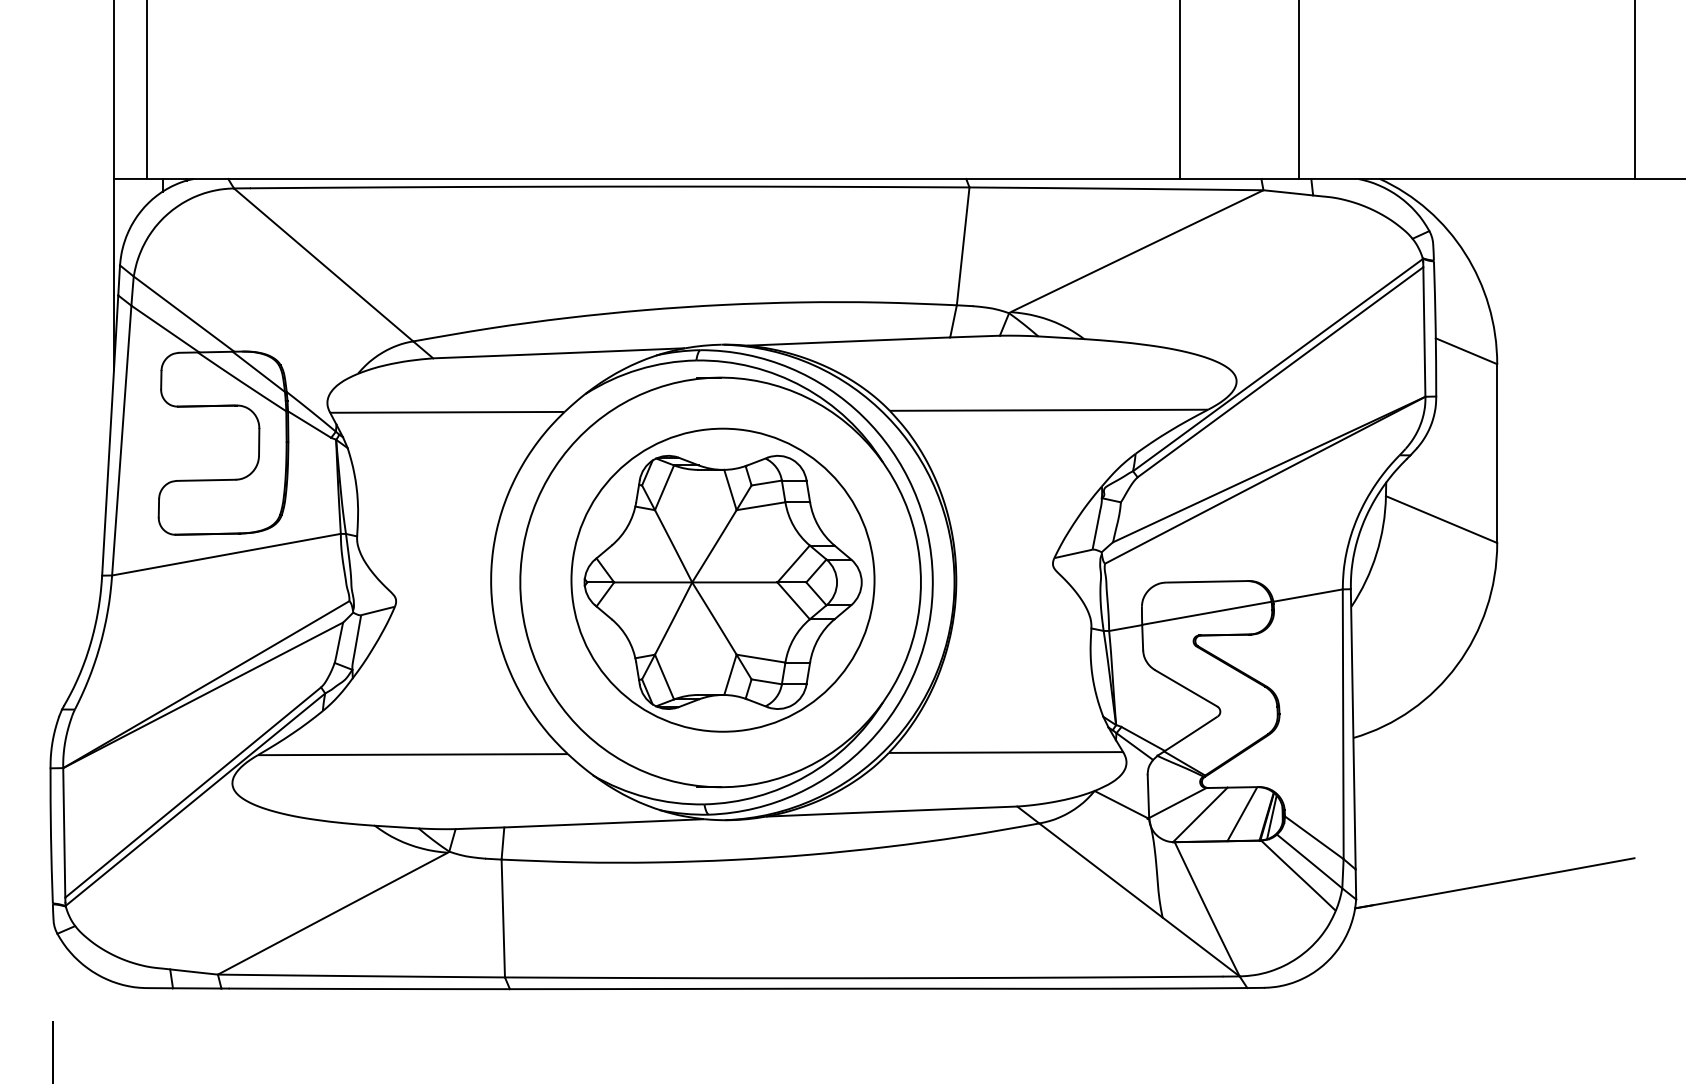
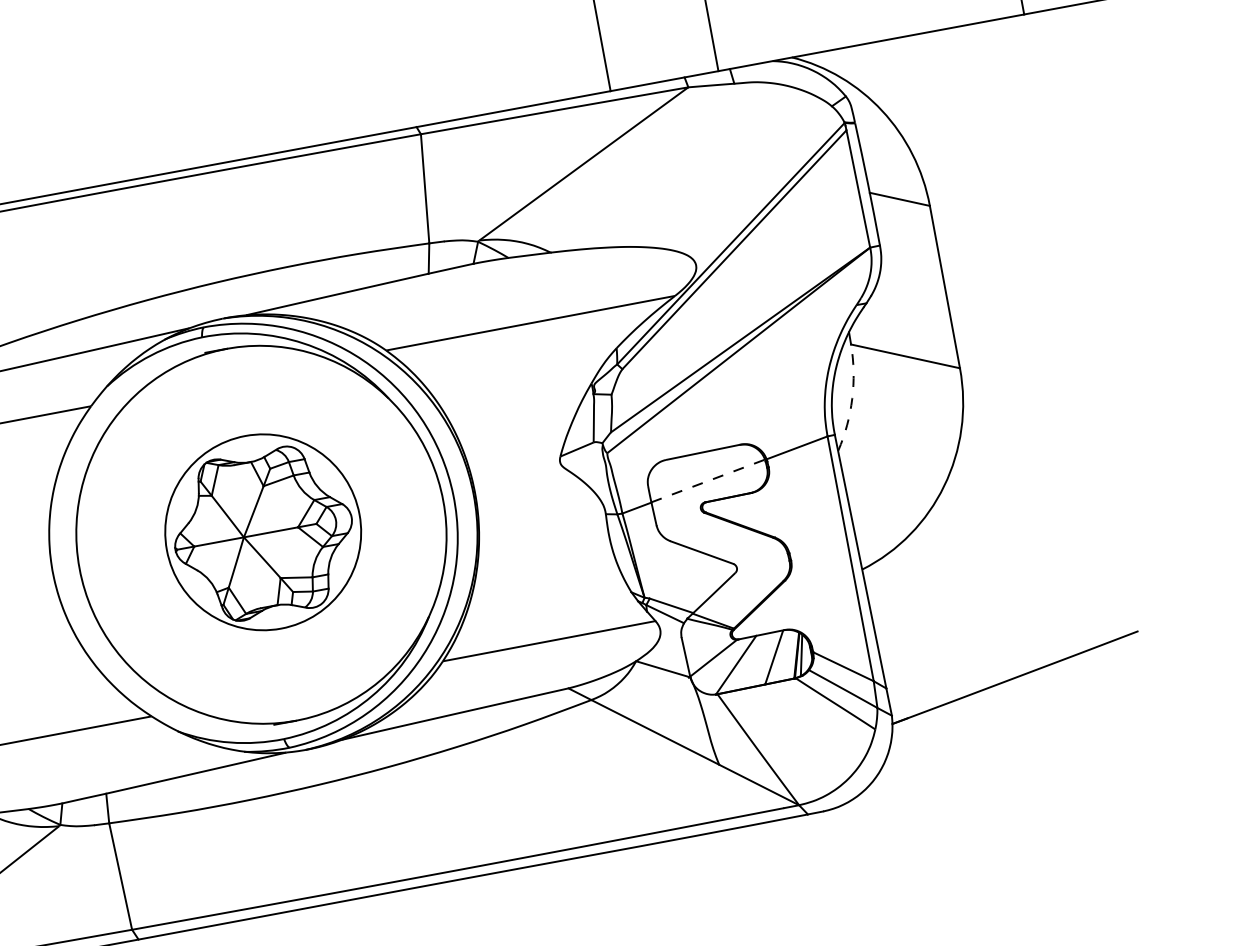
arc: (1376, 553) -> (852, 398), solid -> dashed
part: (722, 579) -> (262, 531), size x0.7
line: (1207, 613) -> (708, 481), solid -> dashed

